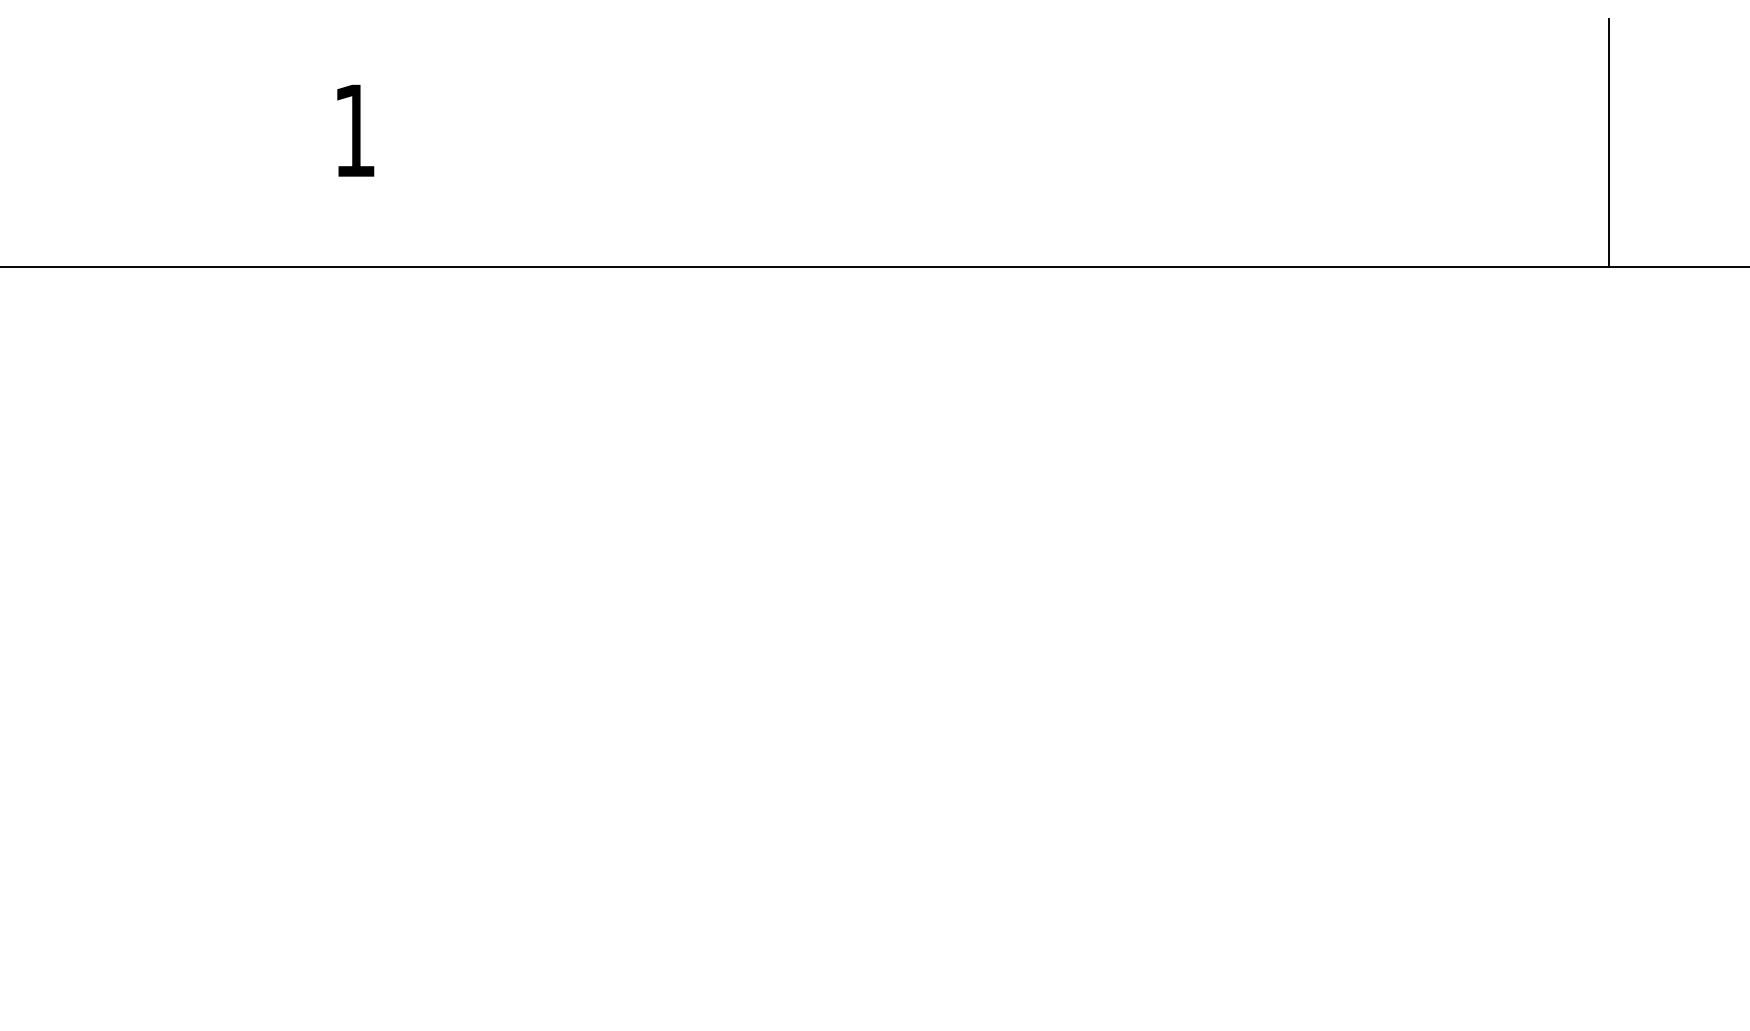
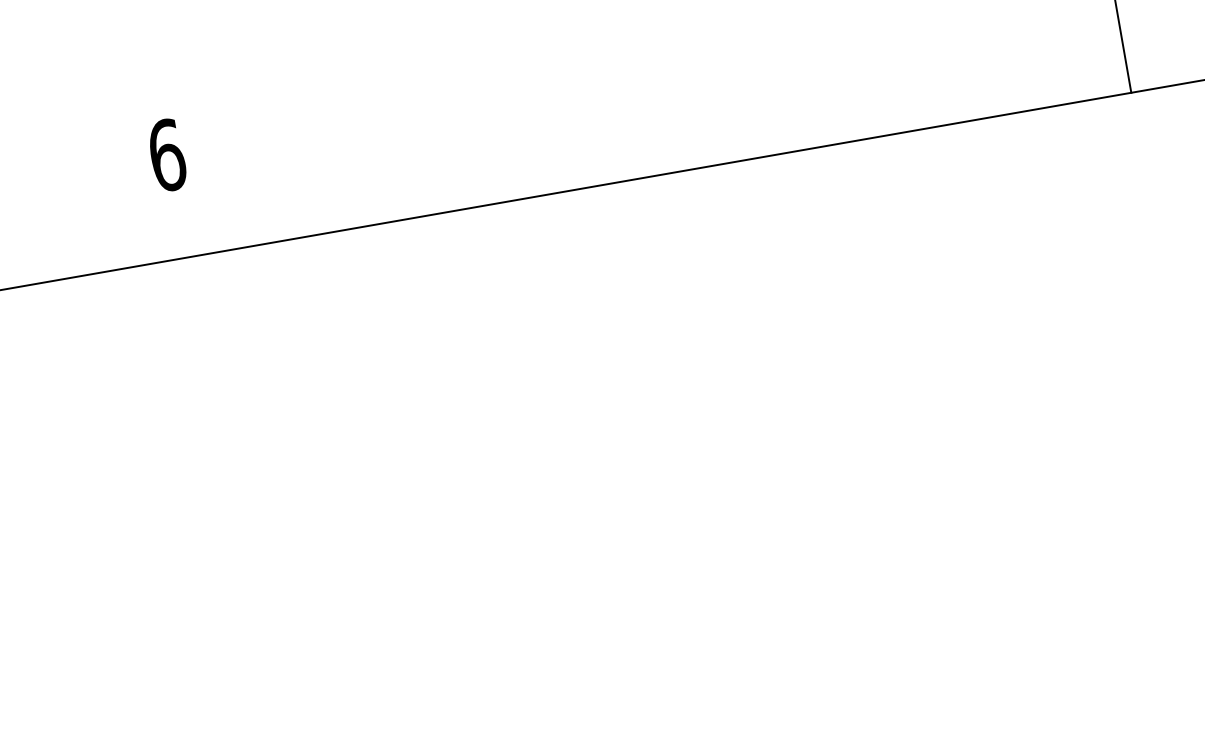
text: (355, 130) -> (167, 155), 1 -> 6

